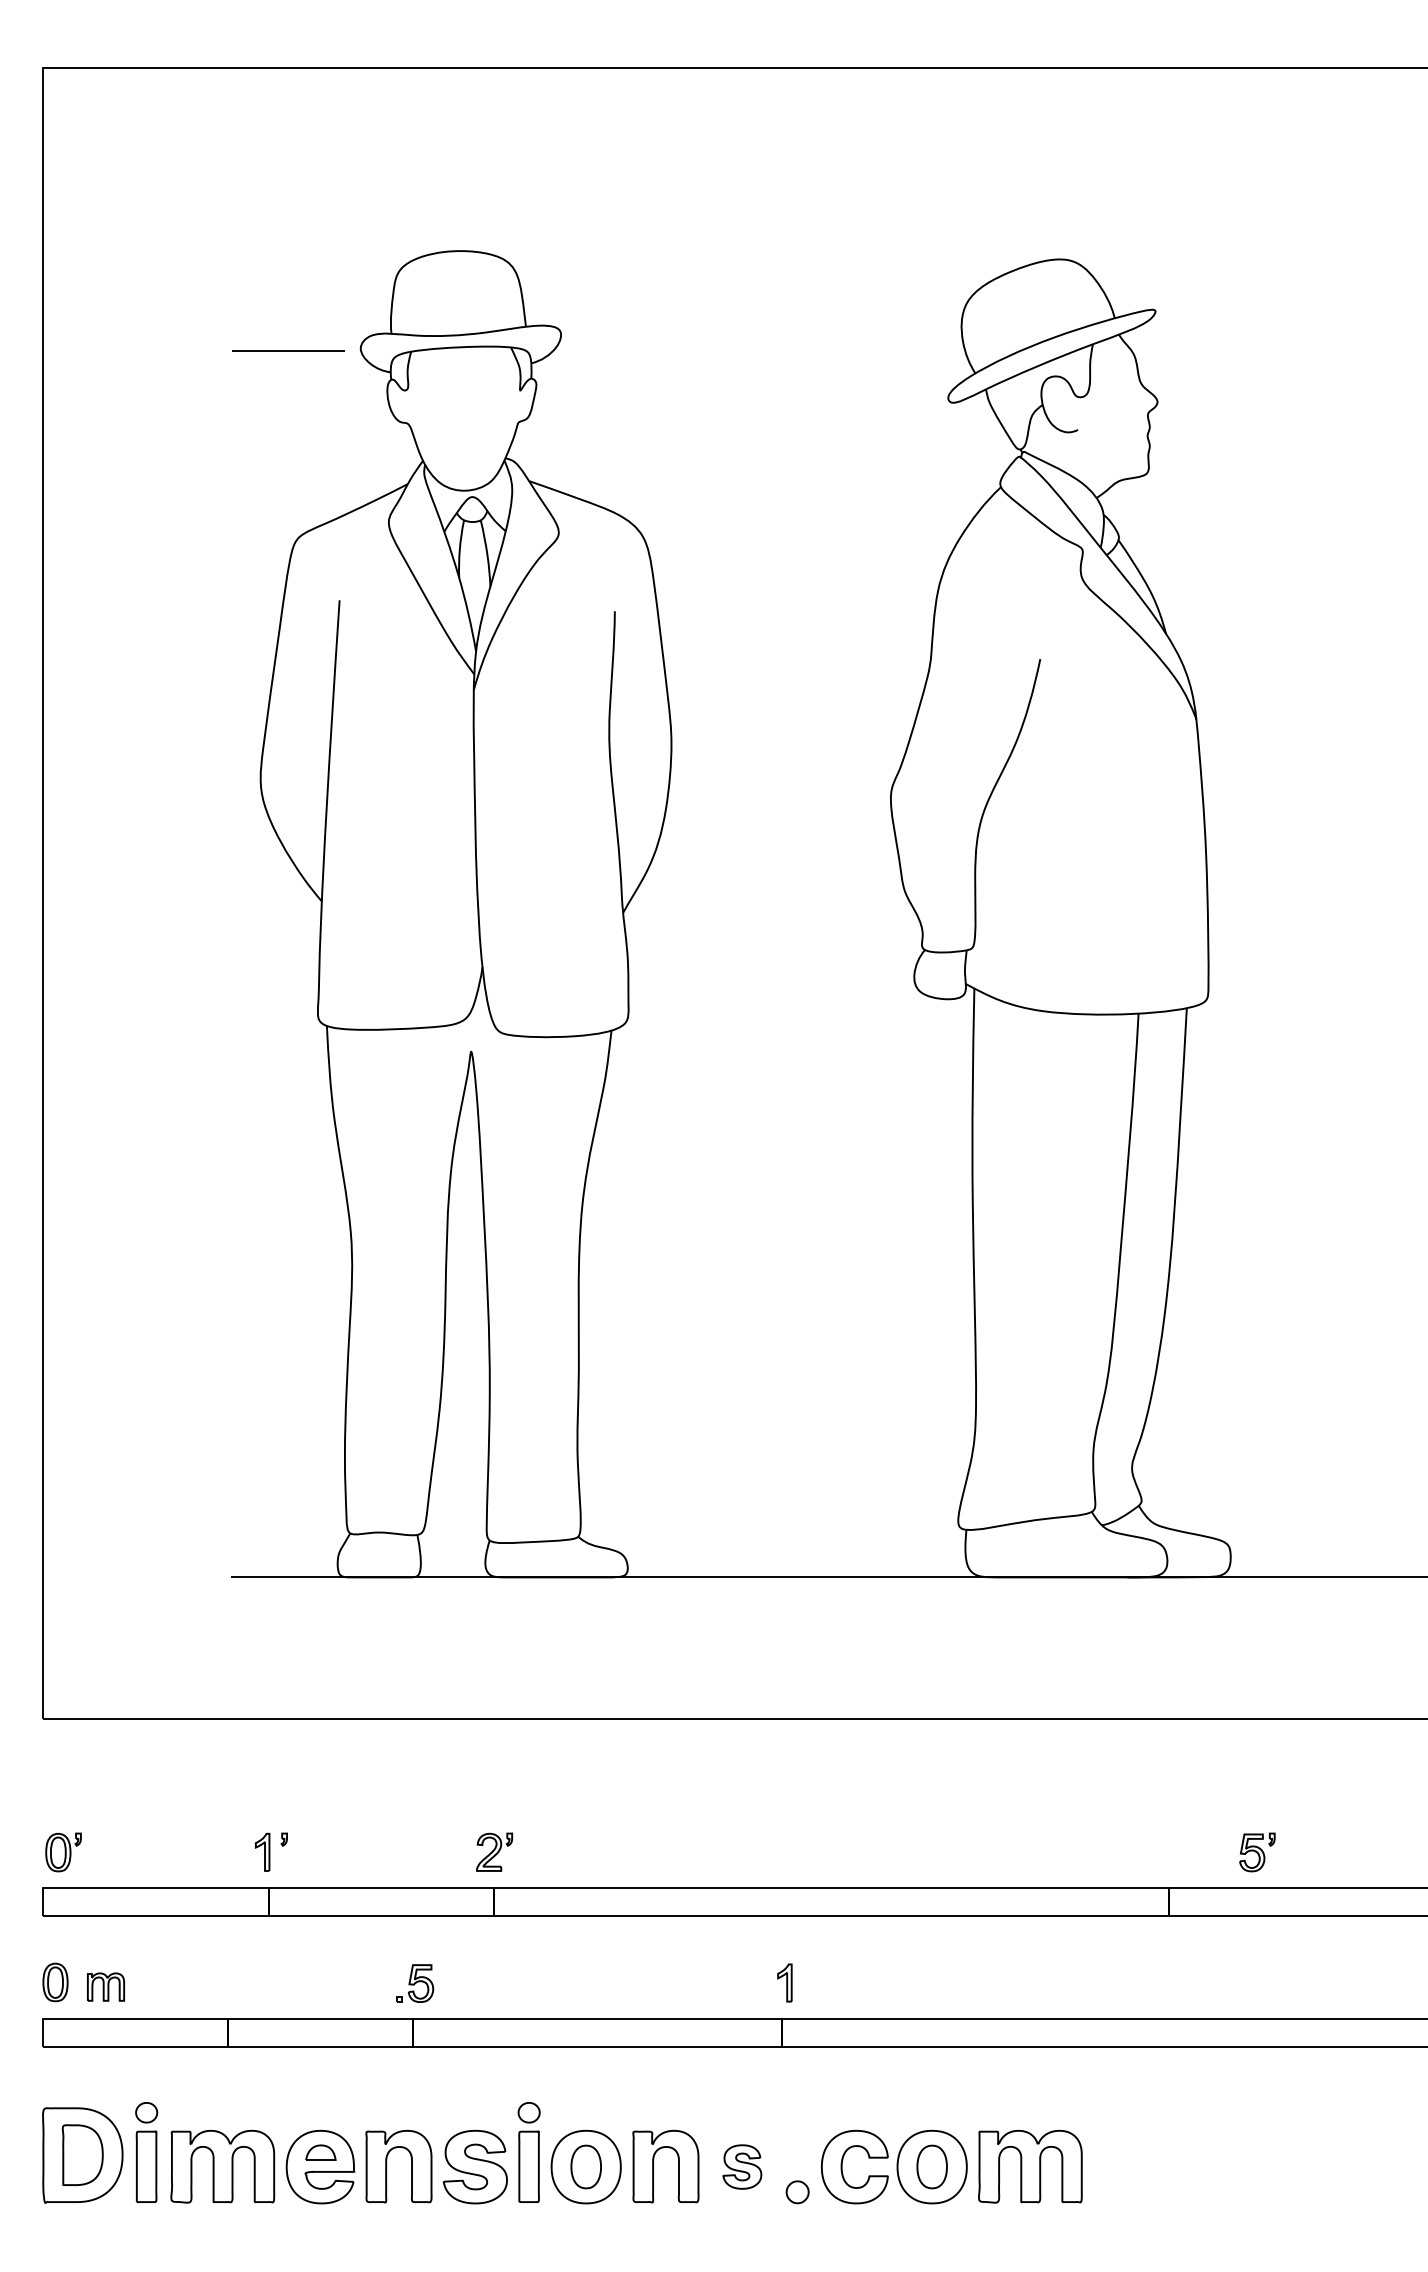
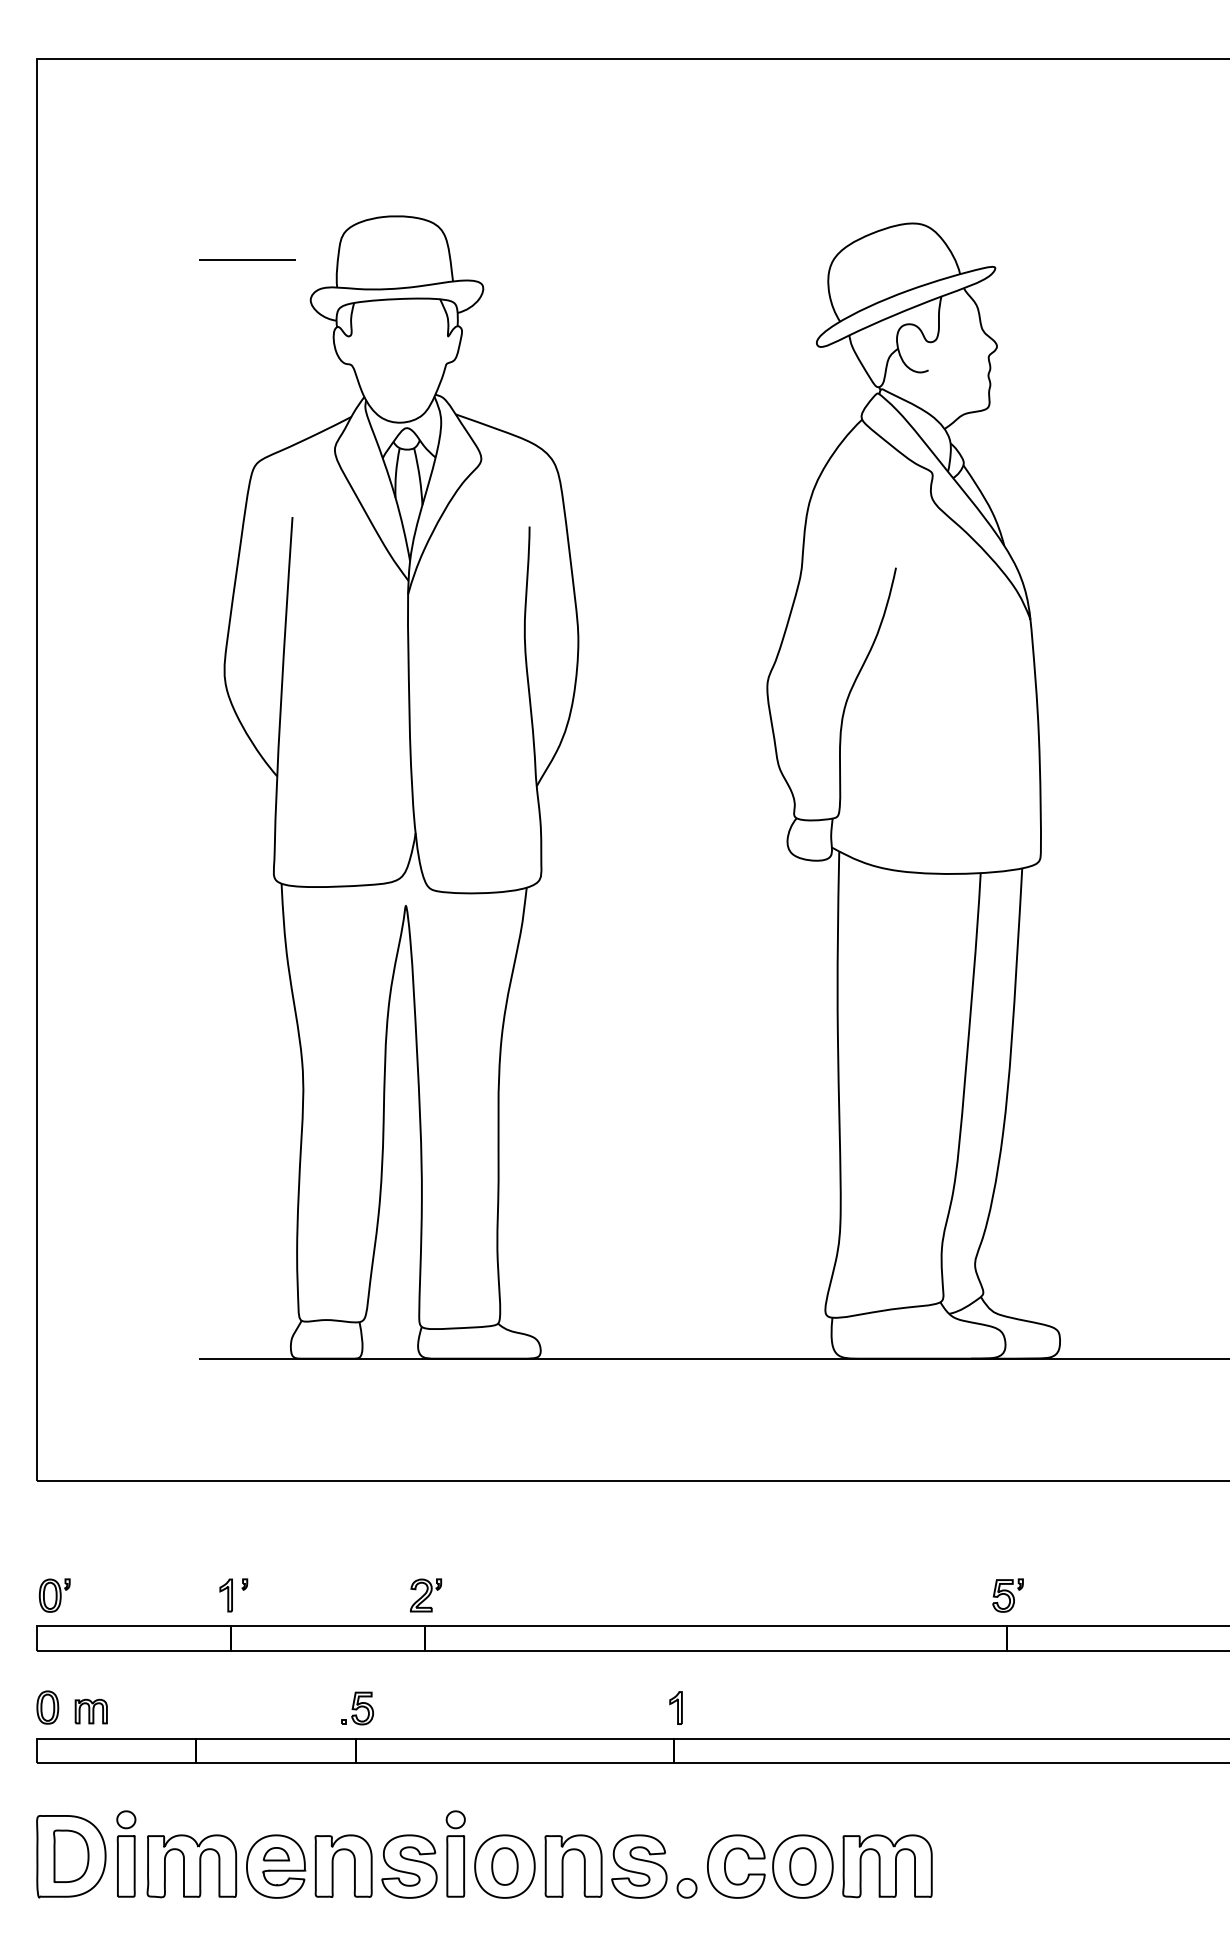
line: (288, 351) -> (247, 259), moved
part: (1256, 1852) -> (1007, 1595), moved
part: (742, 2166) -> (639, 1866), size x1.67

